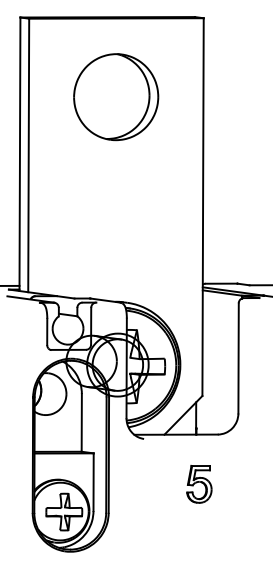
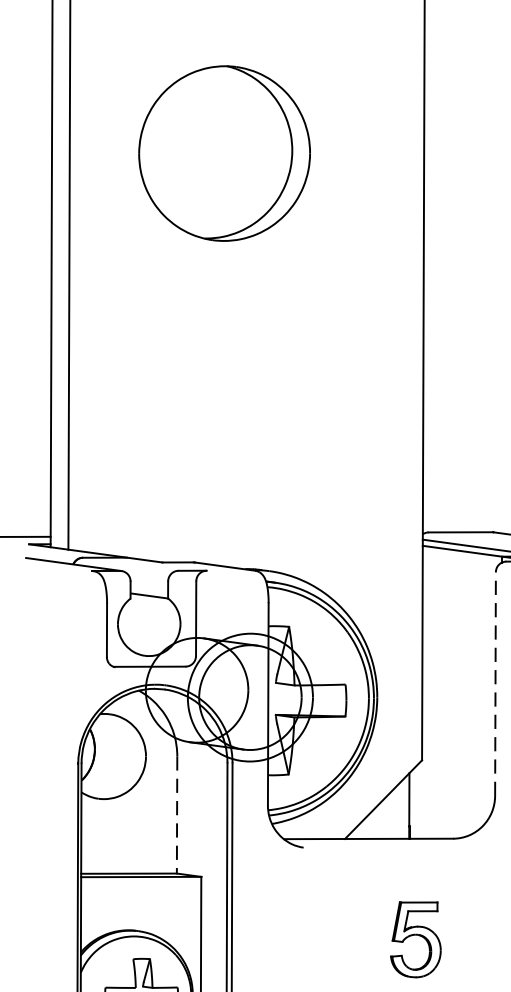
part: (116, 97) -> (225, 154), moved
line: (238, 357) -> (495, 682), solid -> dashed
line: (81, 422) -> (176, 814), solid -> dashed

